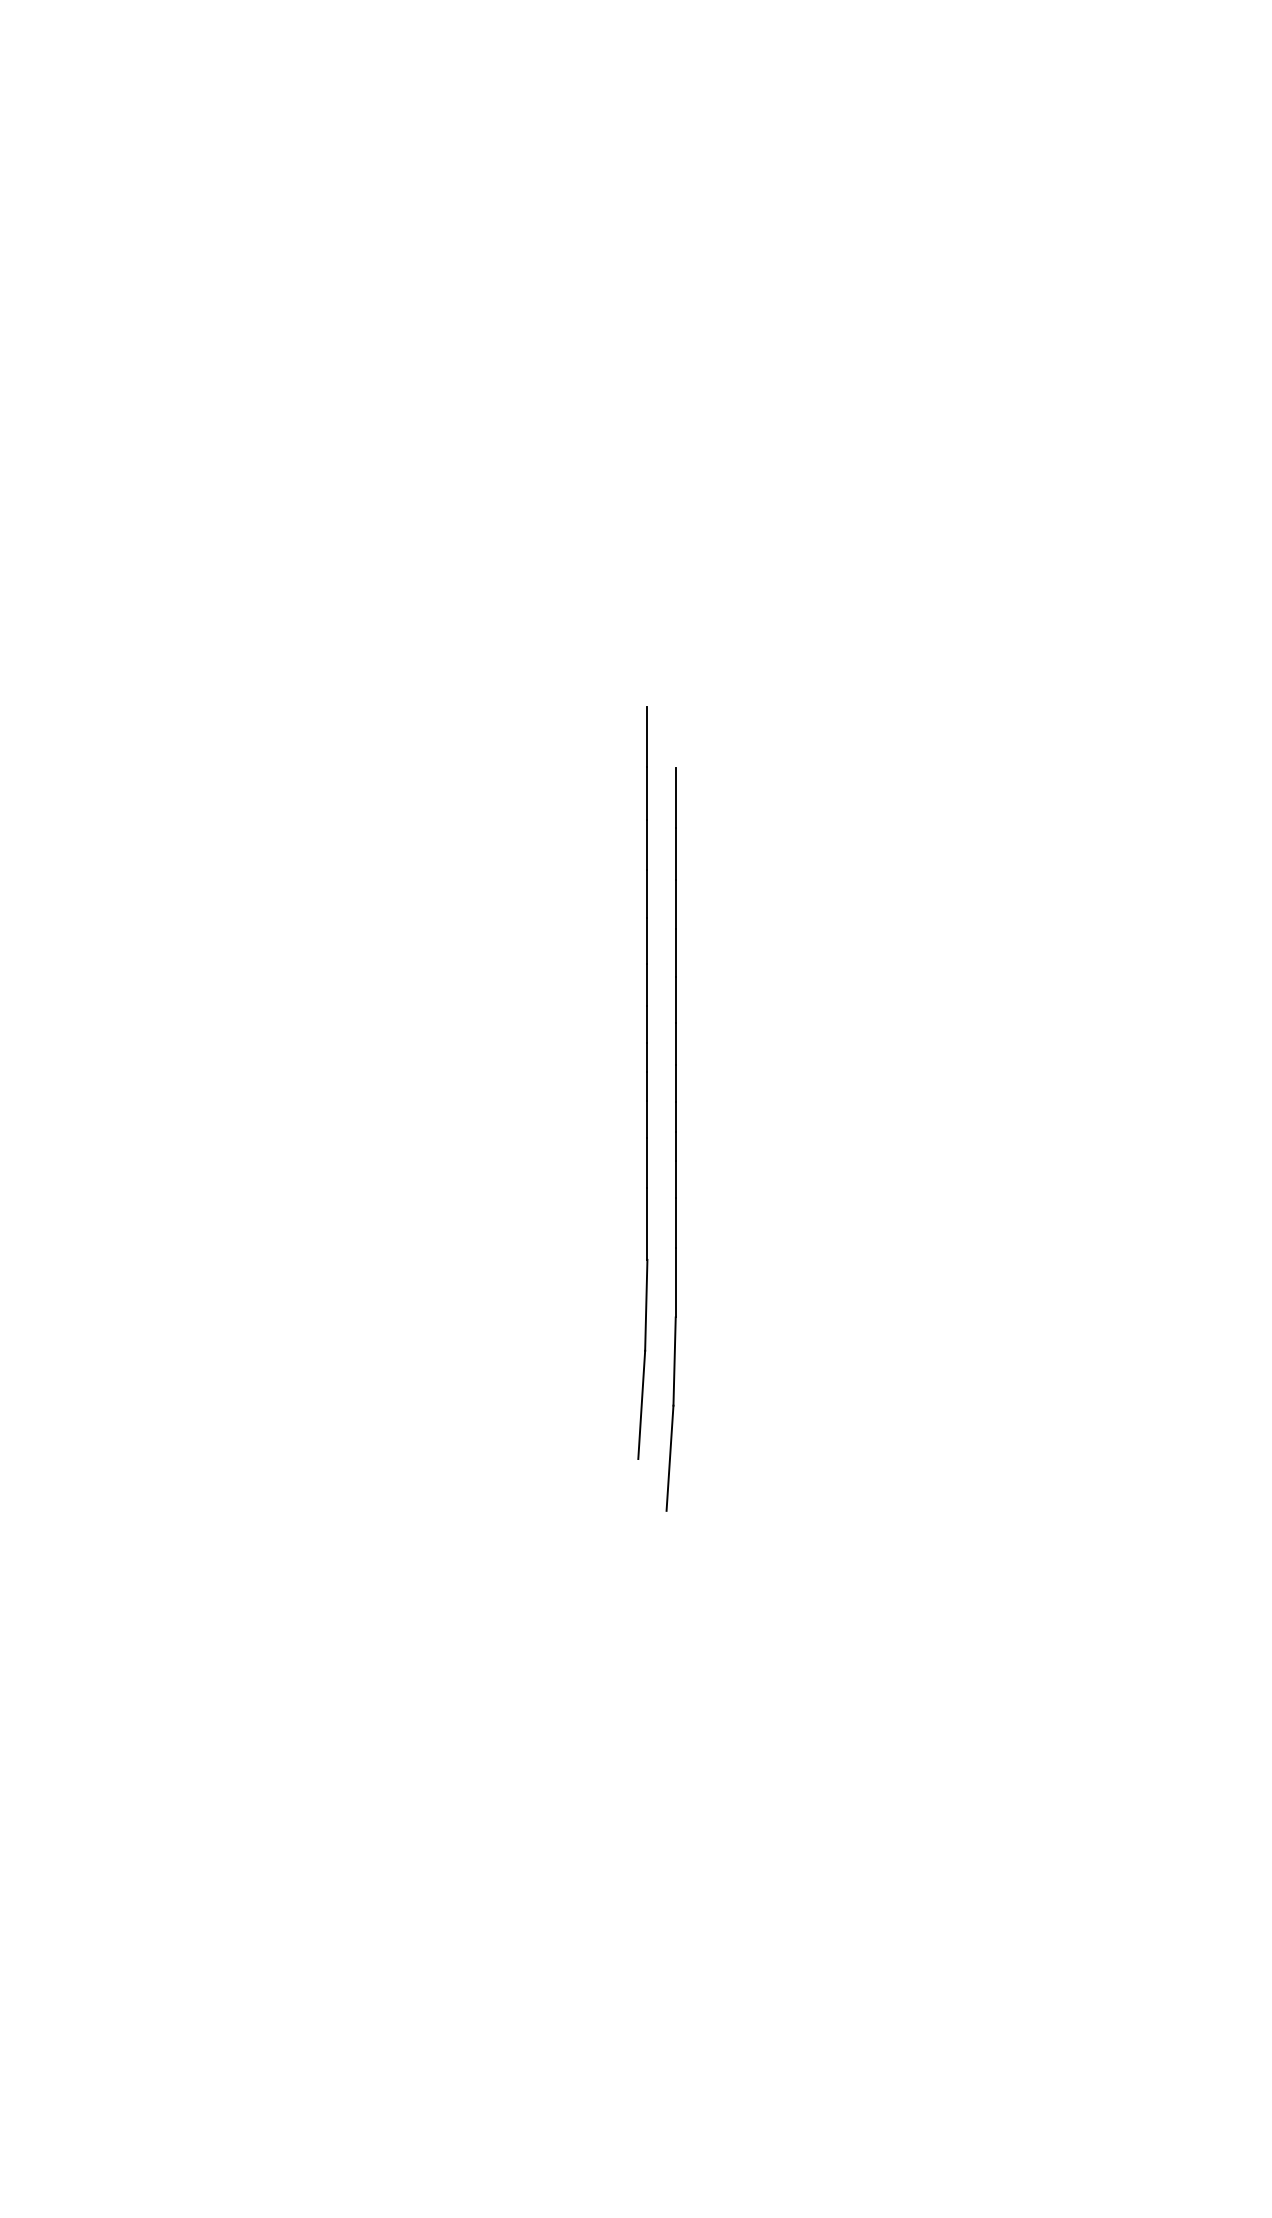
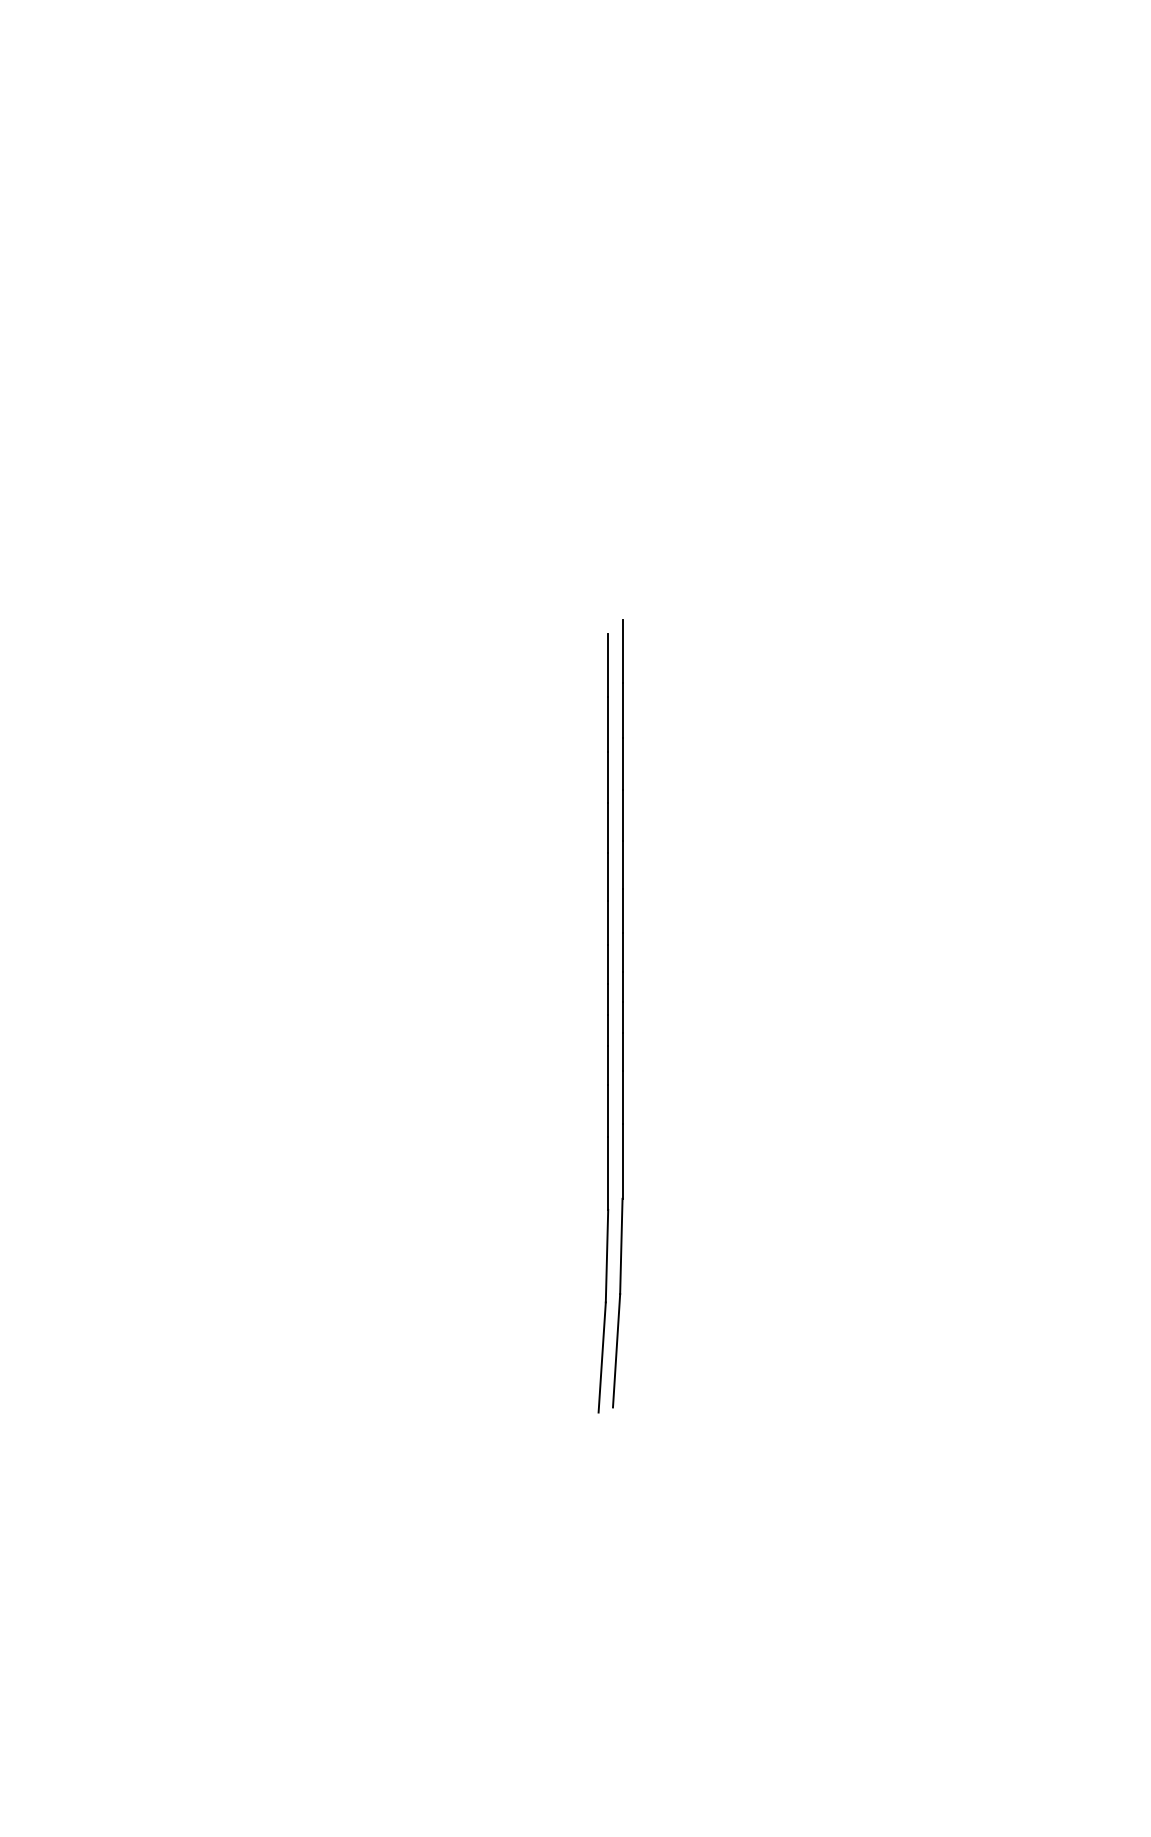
part: (670, 1139) -> (602, 1023), moved

